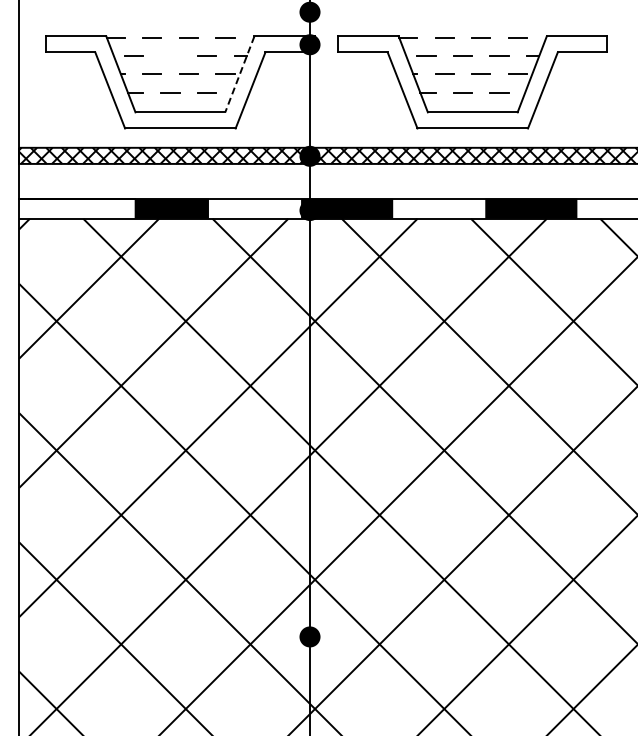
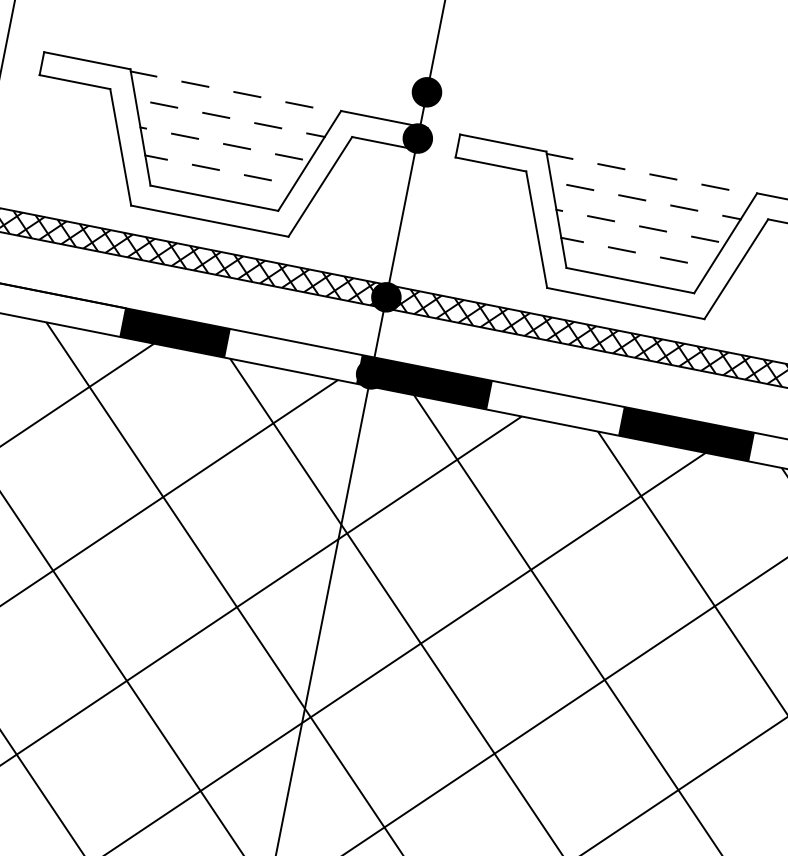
line: (170, 55) -> (216, 114), added
line: (239, 74) -> (309, 161), dashed -> solid

